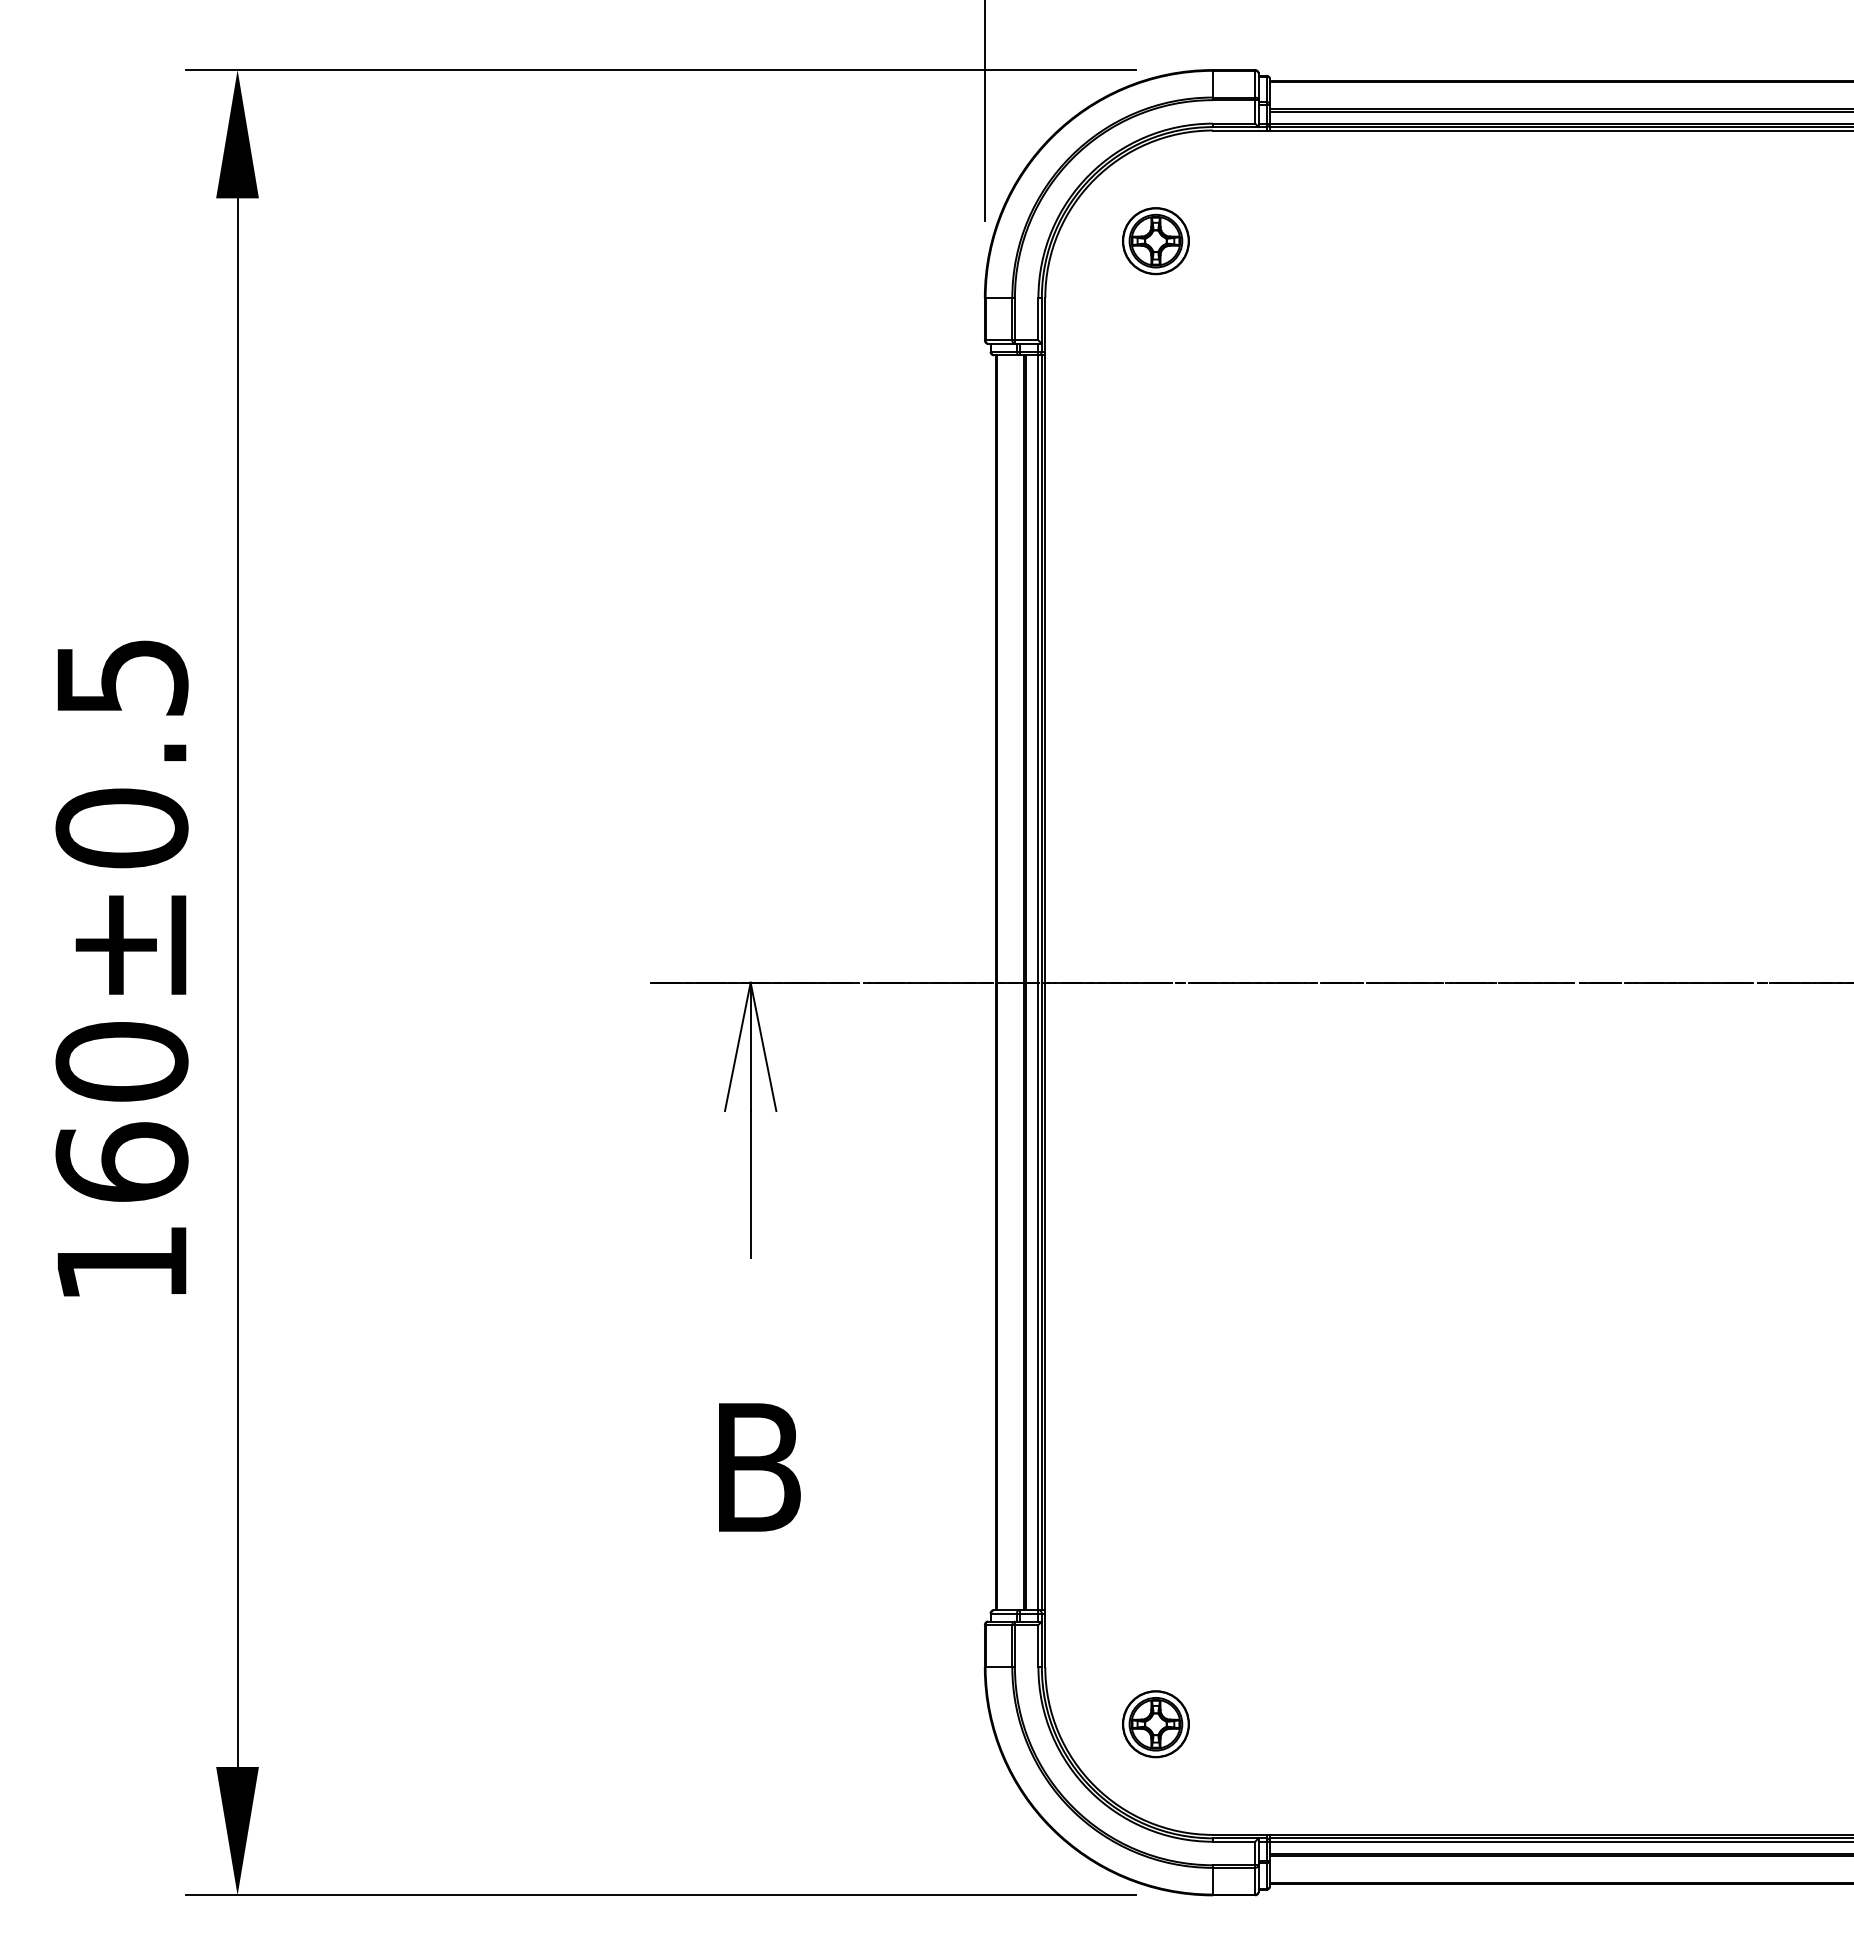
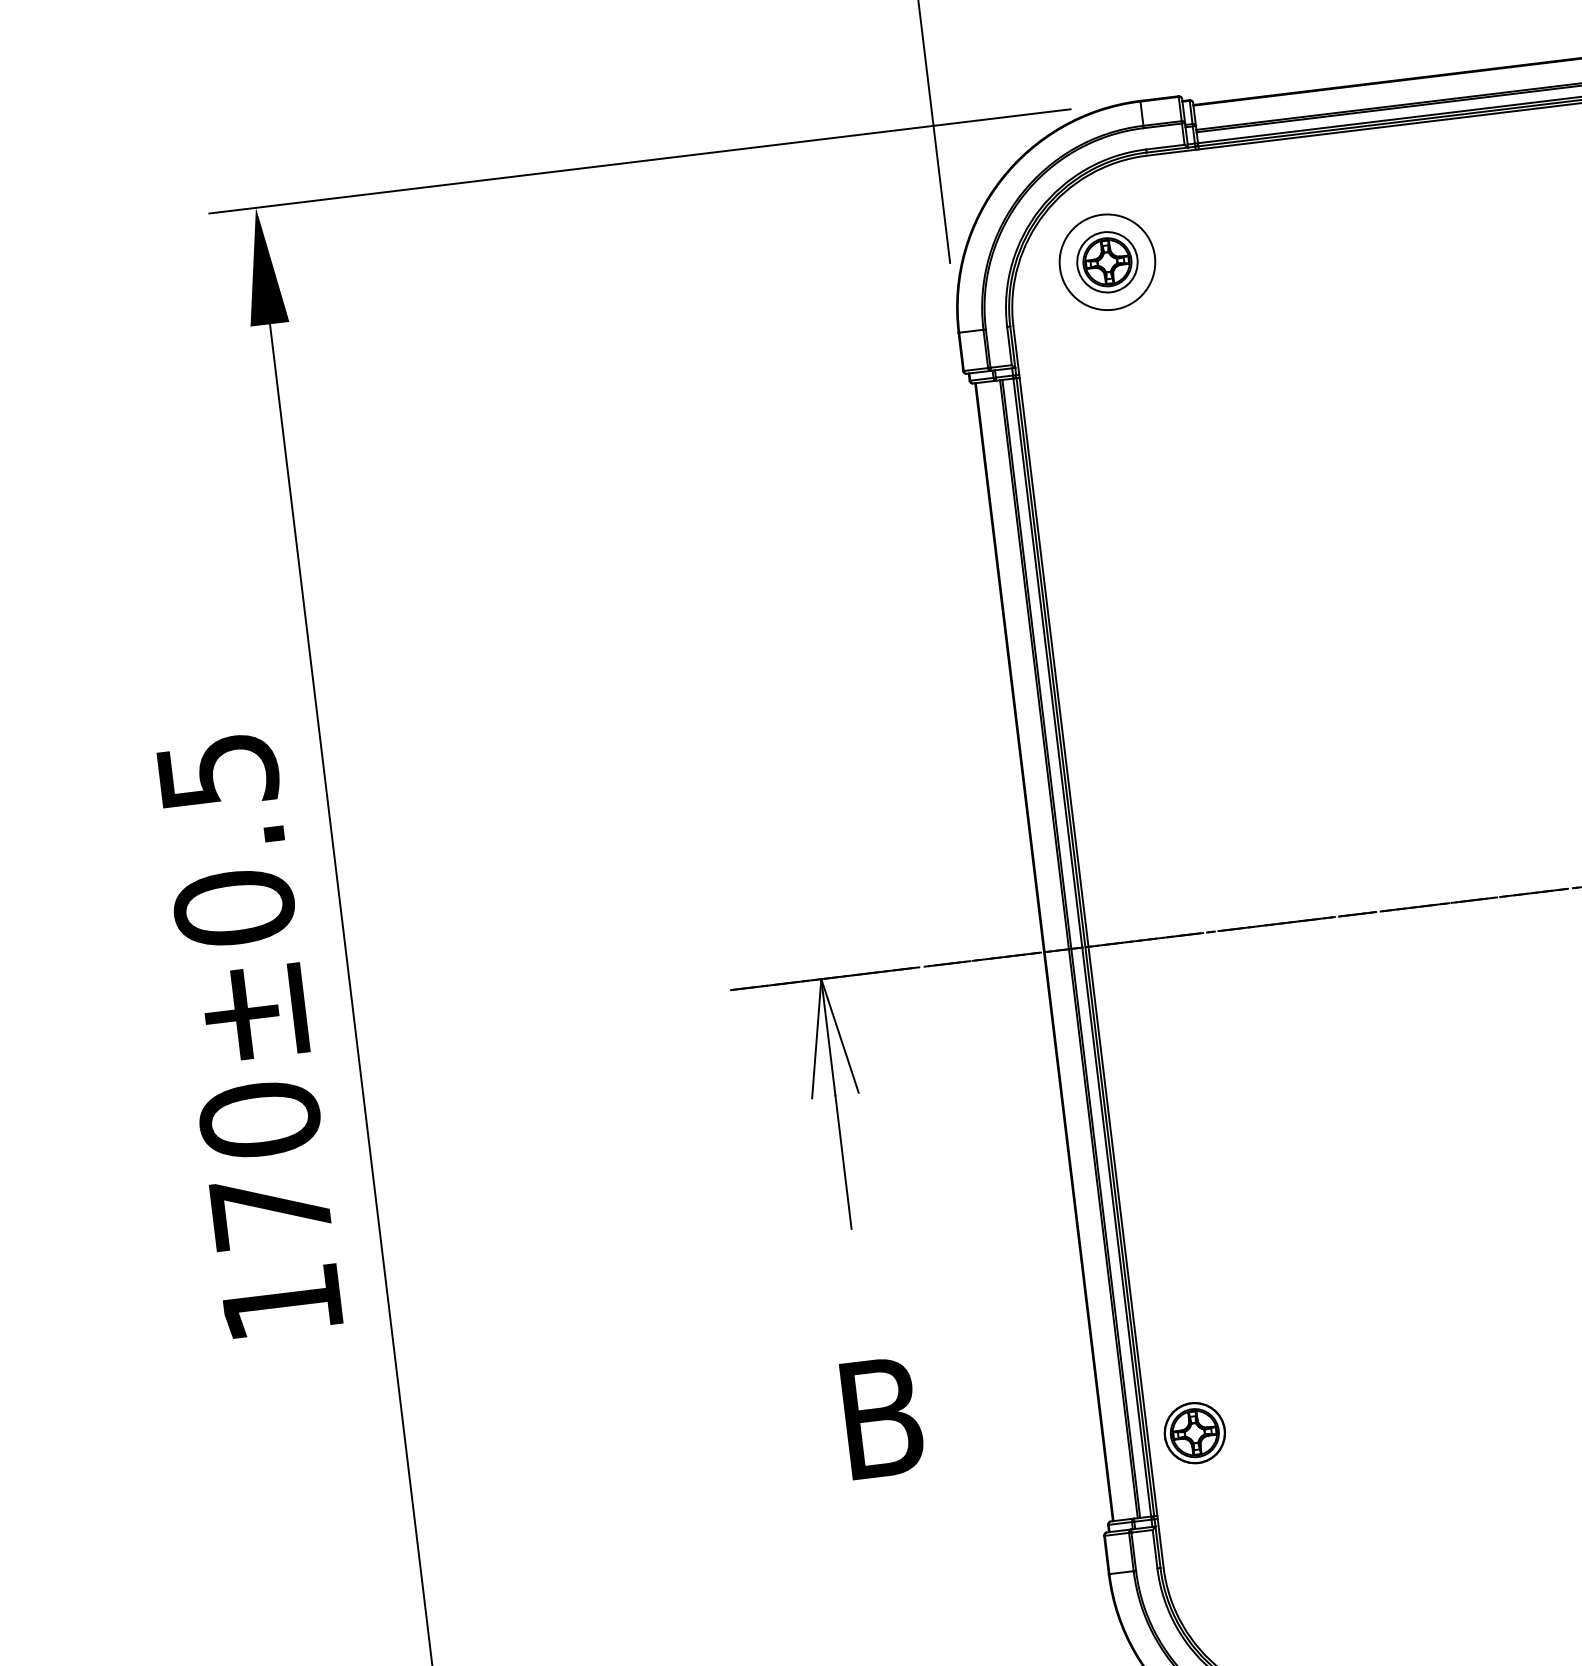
circle: (1155, 240) -> (1106, 261), size x1.6
text: (121, 1161) -> (270, 1210), 160±0.5 -> 170±0.5
part: (1155, 1724) -> (1194, 1433), moved

